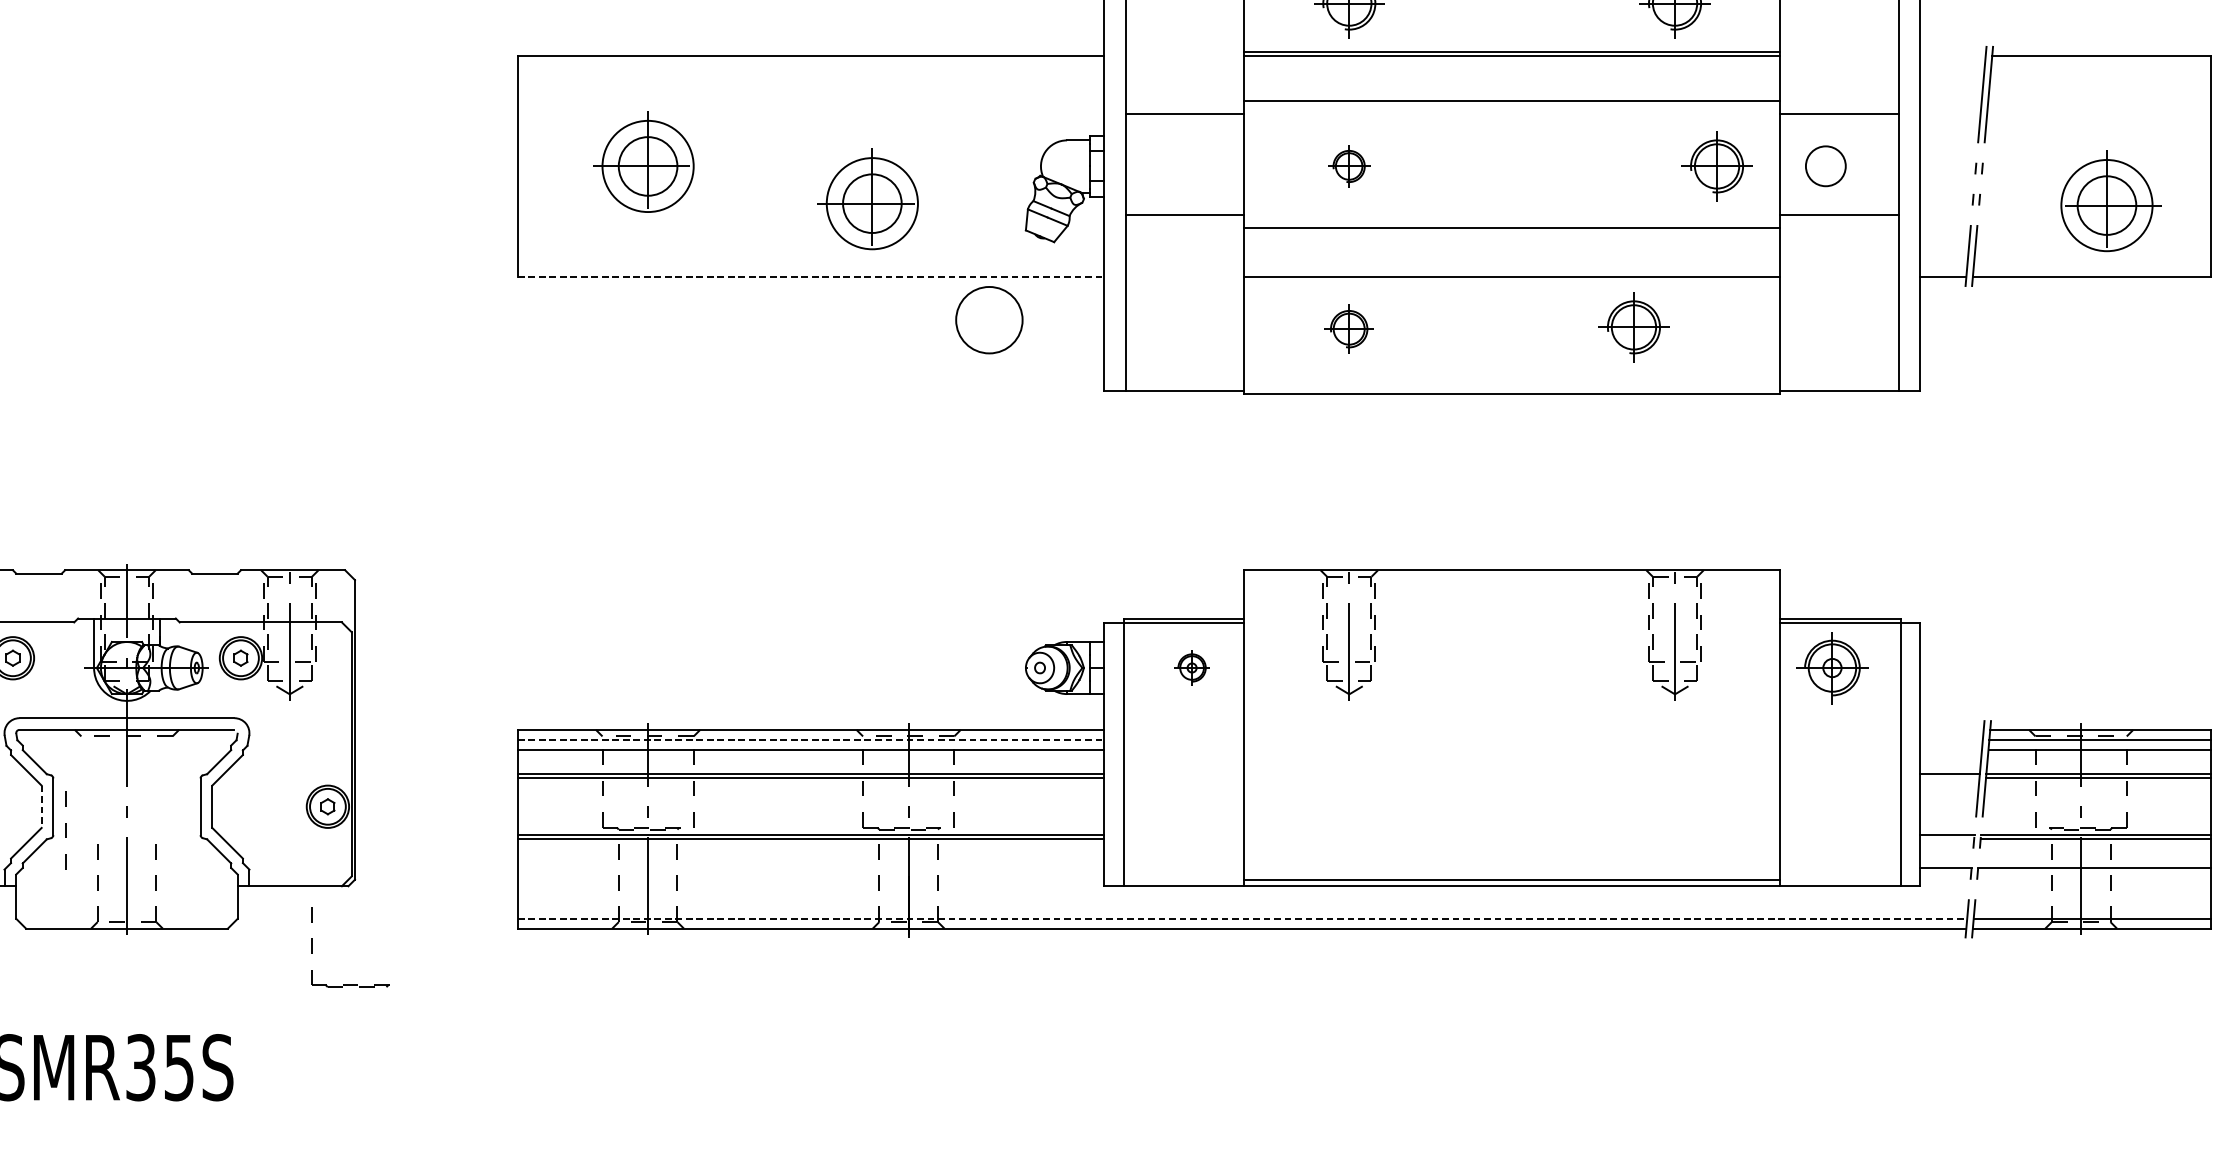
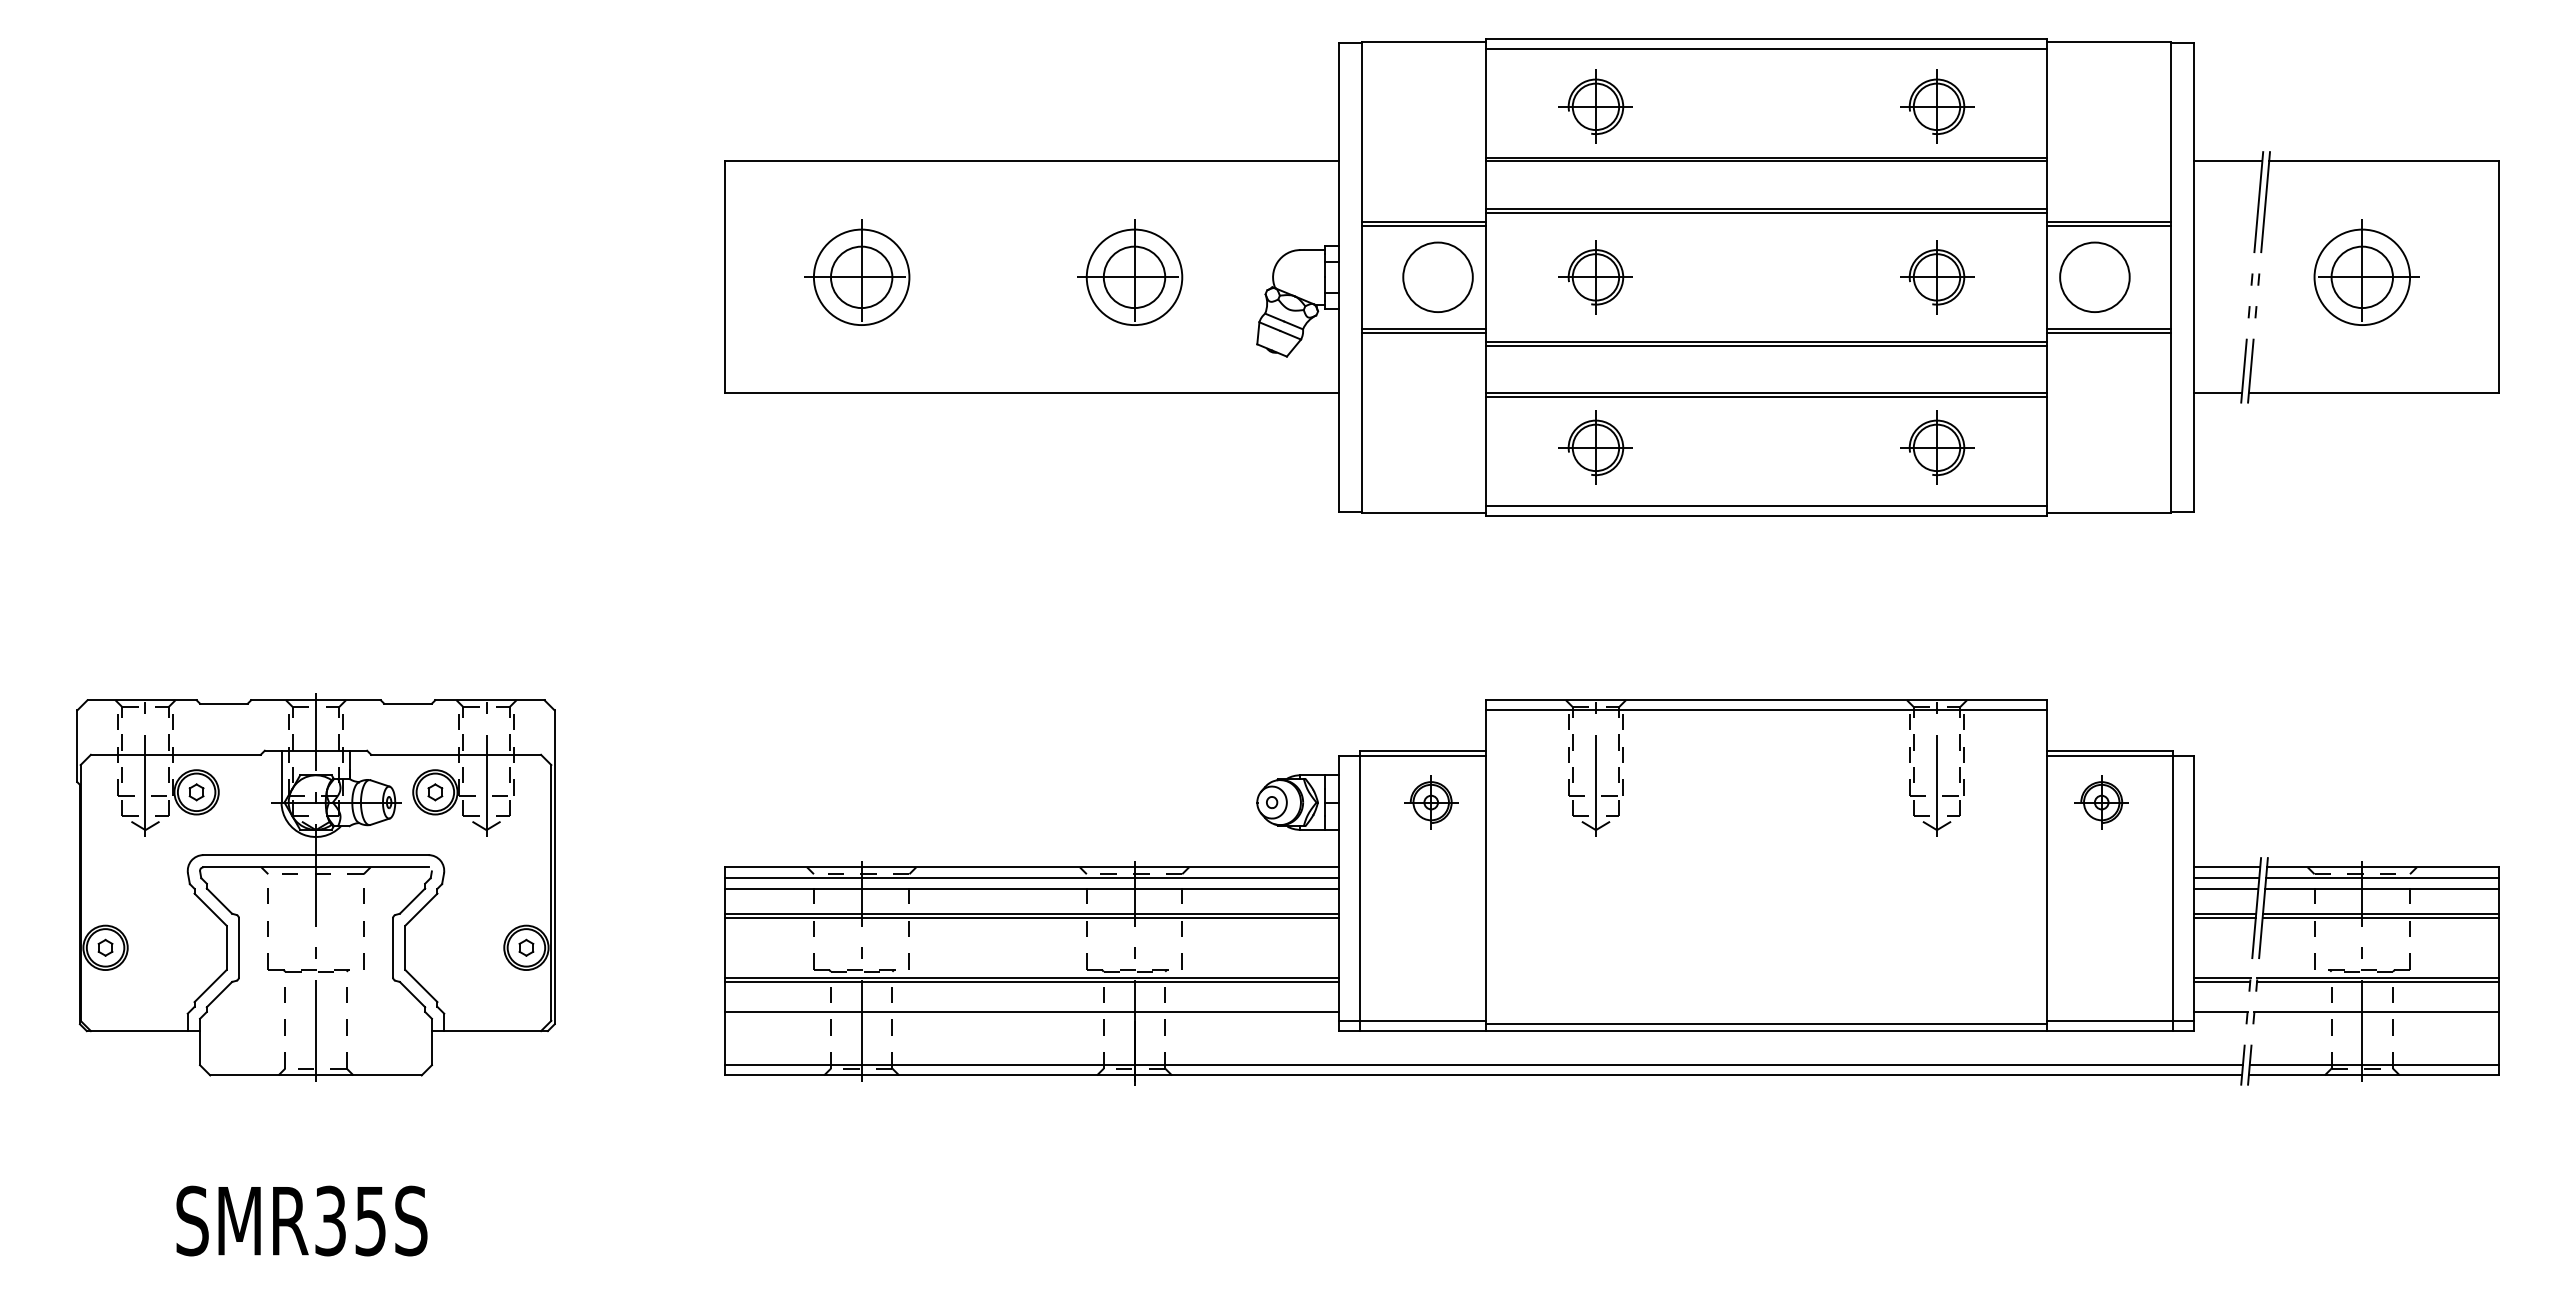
line: (1952, 55) -> (2227, 161), added
line: (1512, 104) -> (1766, 212), added
line: (1184, 117) -> (1423, 226), added
line: (1839, 117) -> (2109, 226), added
circle: (1825, 165) -> (2094, 276), size x1.67
part: (1348, 166) -> (1595, 277), size x1.67
part: (1717, 166) -> (1937, 277), moved
part: (868, 199) -> (1130, 272), moved
part: (2110, 200) -> (2366, 272), moved
line: (1184, 219) -> (1423, 332), added
line: (1839, 219) -> (2109, 332), added
line: (1512, 231) -> (1766, 345), added
line: (811, 277) -> (1032, 393), dashed -> solid
line: (1512, 280) -> (1766, 396), added
circle: (988, 319) -> (1437, 276), moved
part: (1634, 327) -> (1937, 447), moved
part: (1348, 328) -> (1595, 447), size x1.43
line: (1512, 384) -> (1766, 505), added
line: (1512, 580) -> (1766, 710), added
part: (1192, 667) -> (1431, 802), size x1.43
part: (1832, 667) -> (2101, 802), size x0.71
line: (1951, 730) -> (2226, 867), added
line: (811, 740) -> (1032, 878), dashed -> solid
line: (1951, 740) -> (2226, 878), added
line: (1950, 750) -> (2225, 888), added
line: (1949, 778) -> (2224, 918), added
line: (41, 807) -> (226, 948), dashed -> solid
line: (65, 830) -> (363, 928), moved
line: (1946, 838) -> (2221, 981), added
line: (811, 867) -> (1032, 1011), added
line: (1174, 876) -> (1412, 1020), added
line: (1850, 876) -> (2120, 1020), added
line: (1242, 919) -> (1484, 1065), dashed -> solid
part: (349, 985) -> (308, 969), moved

